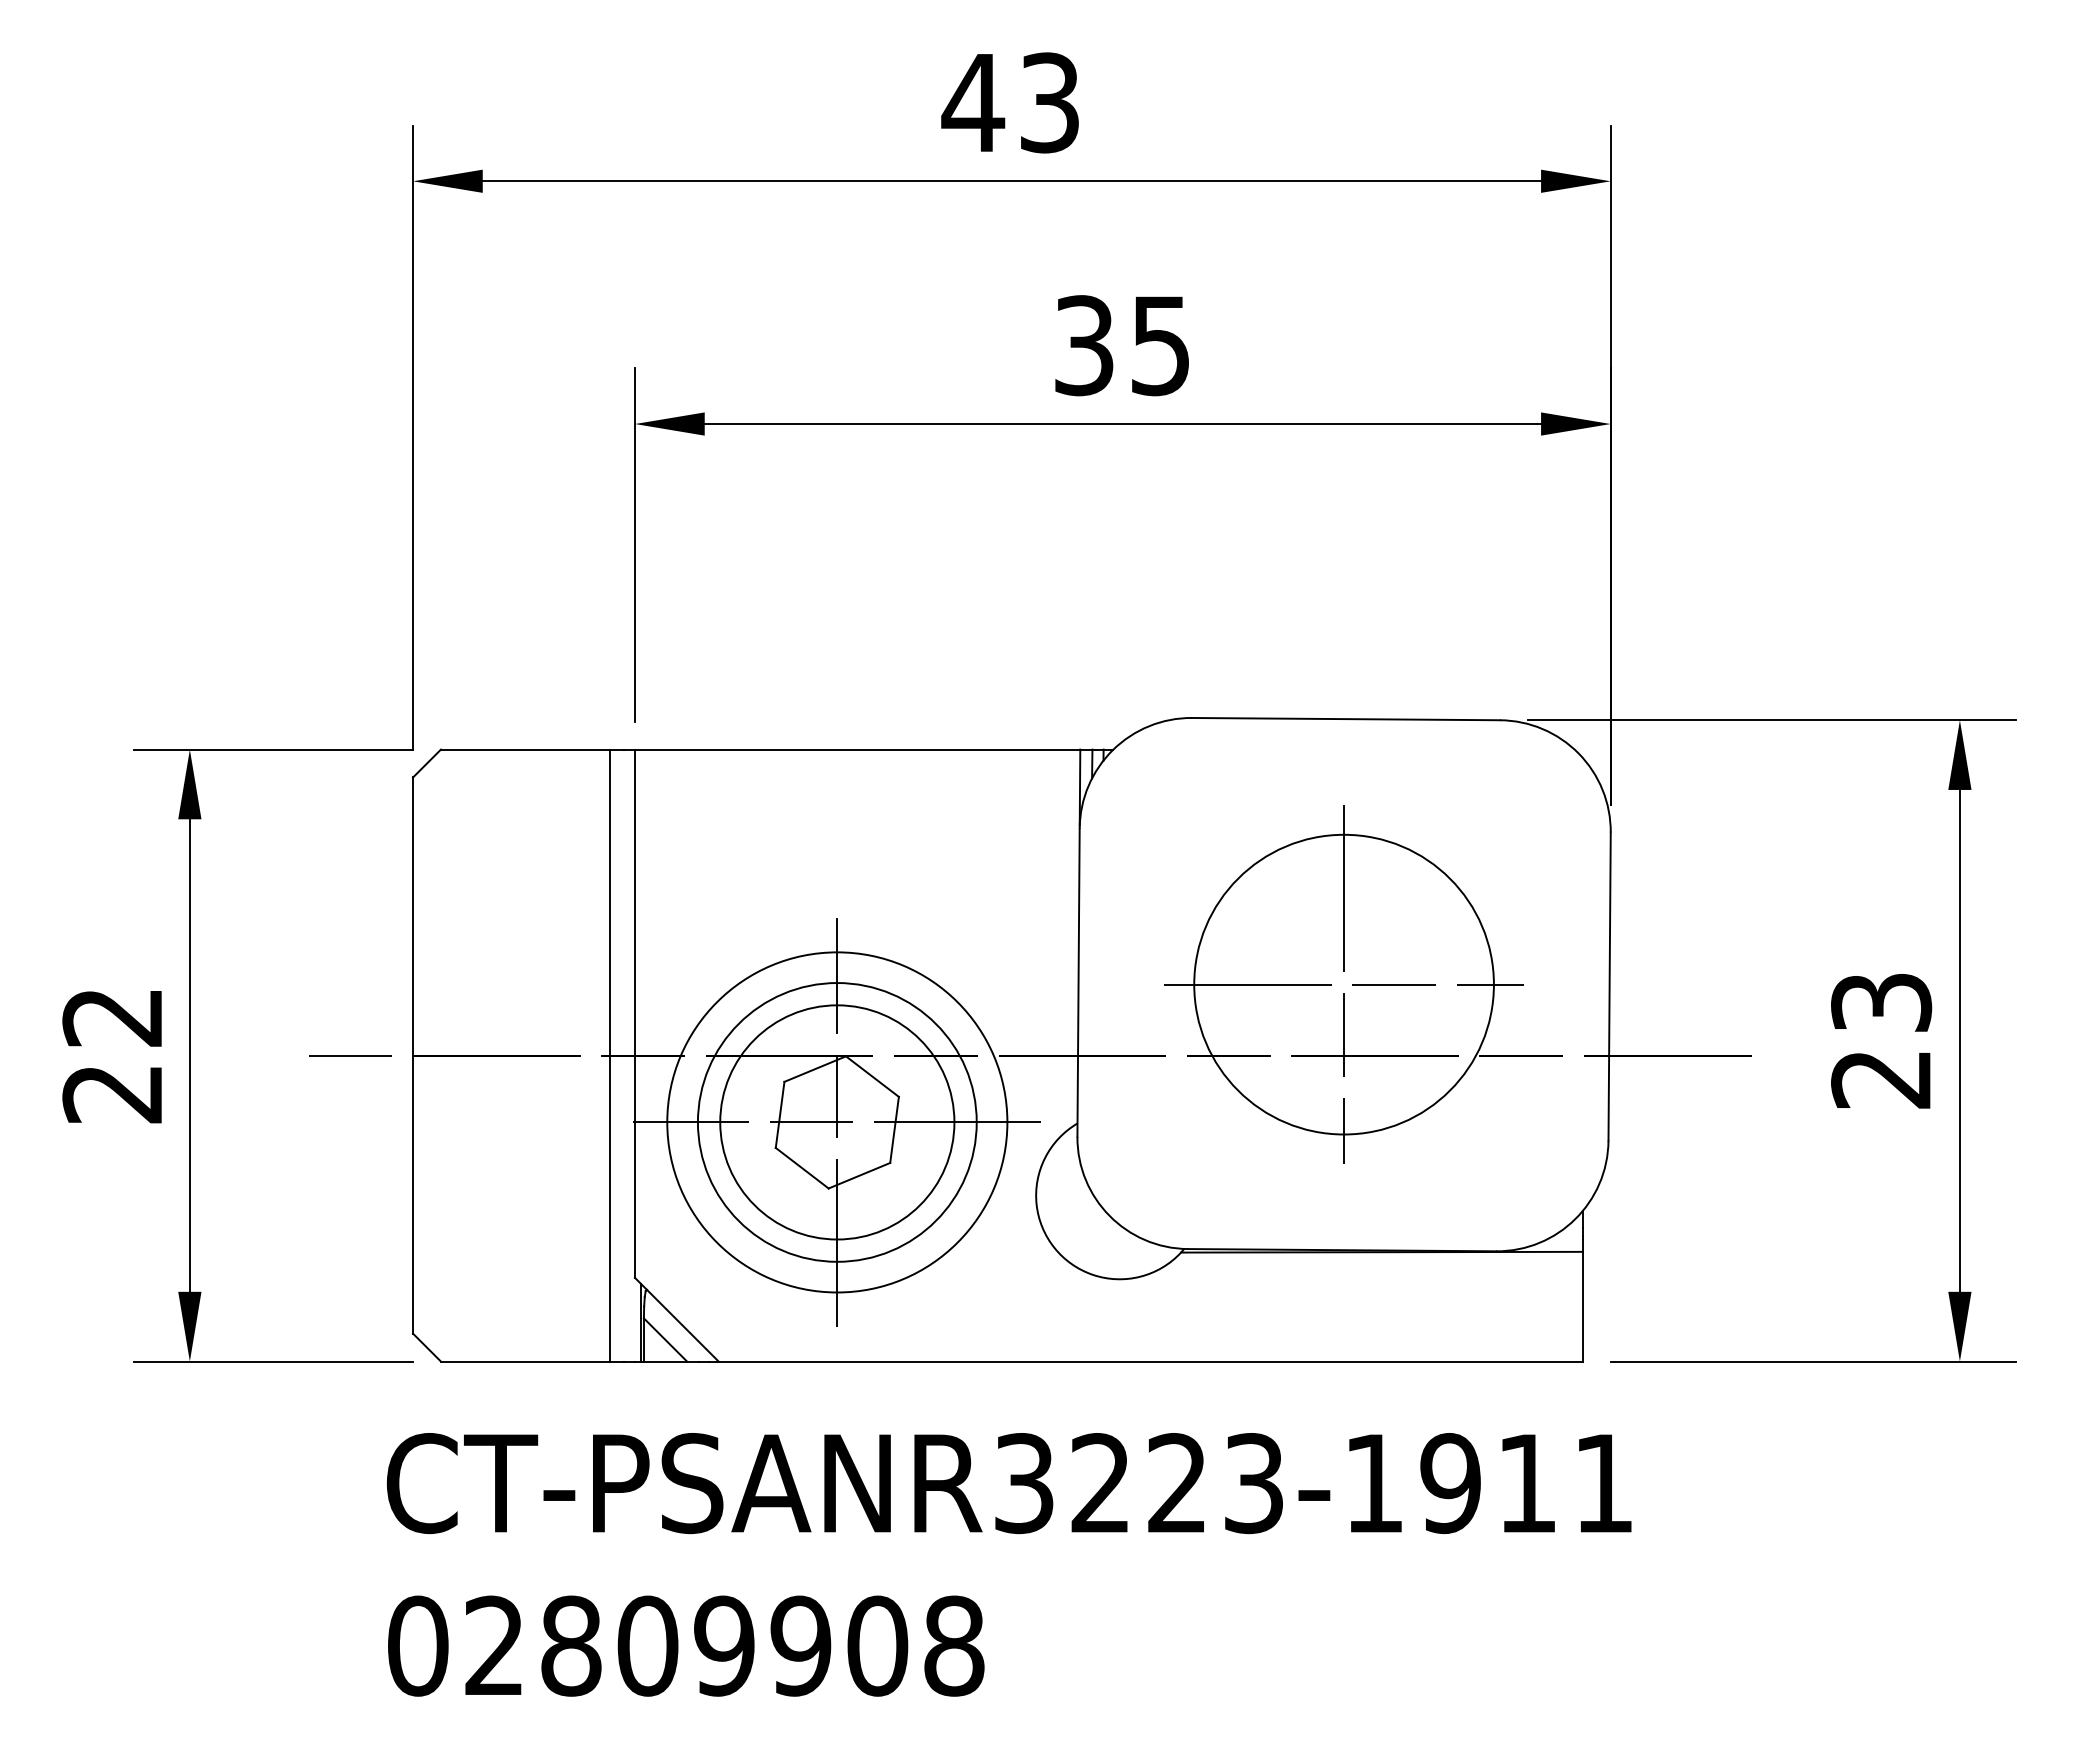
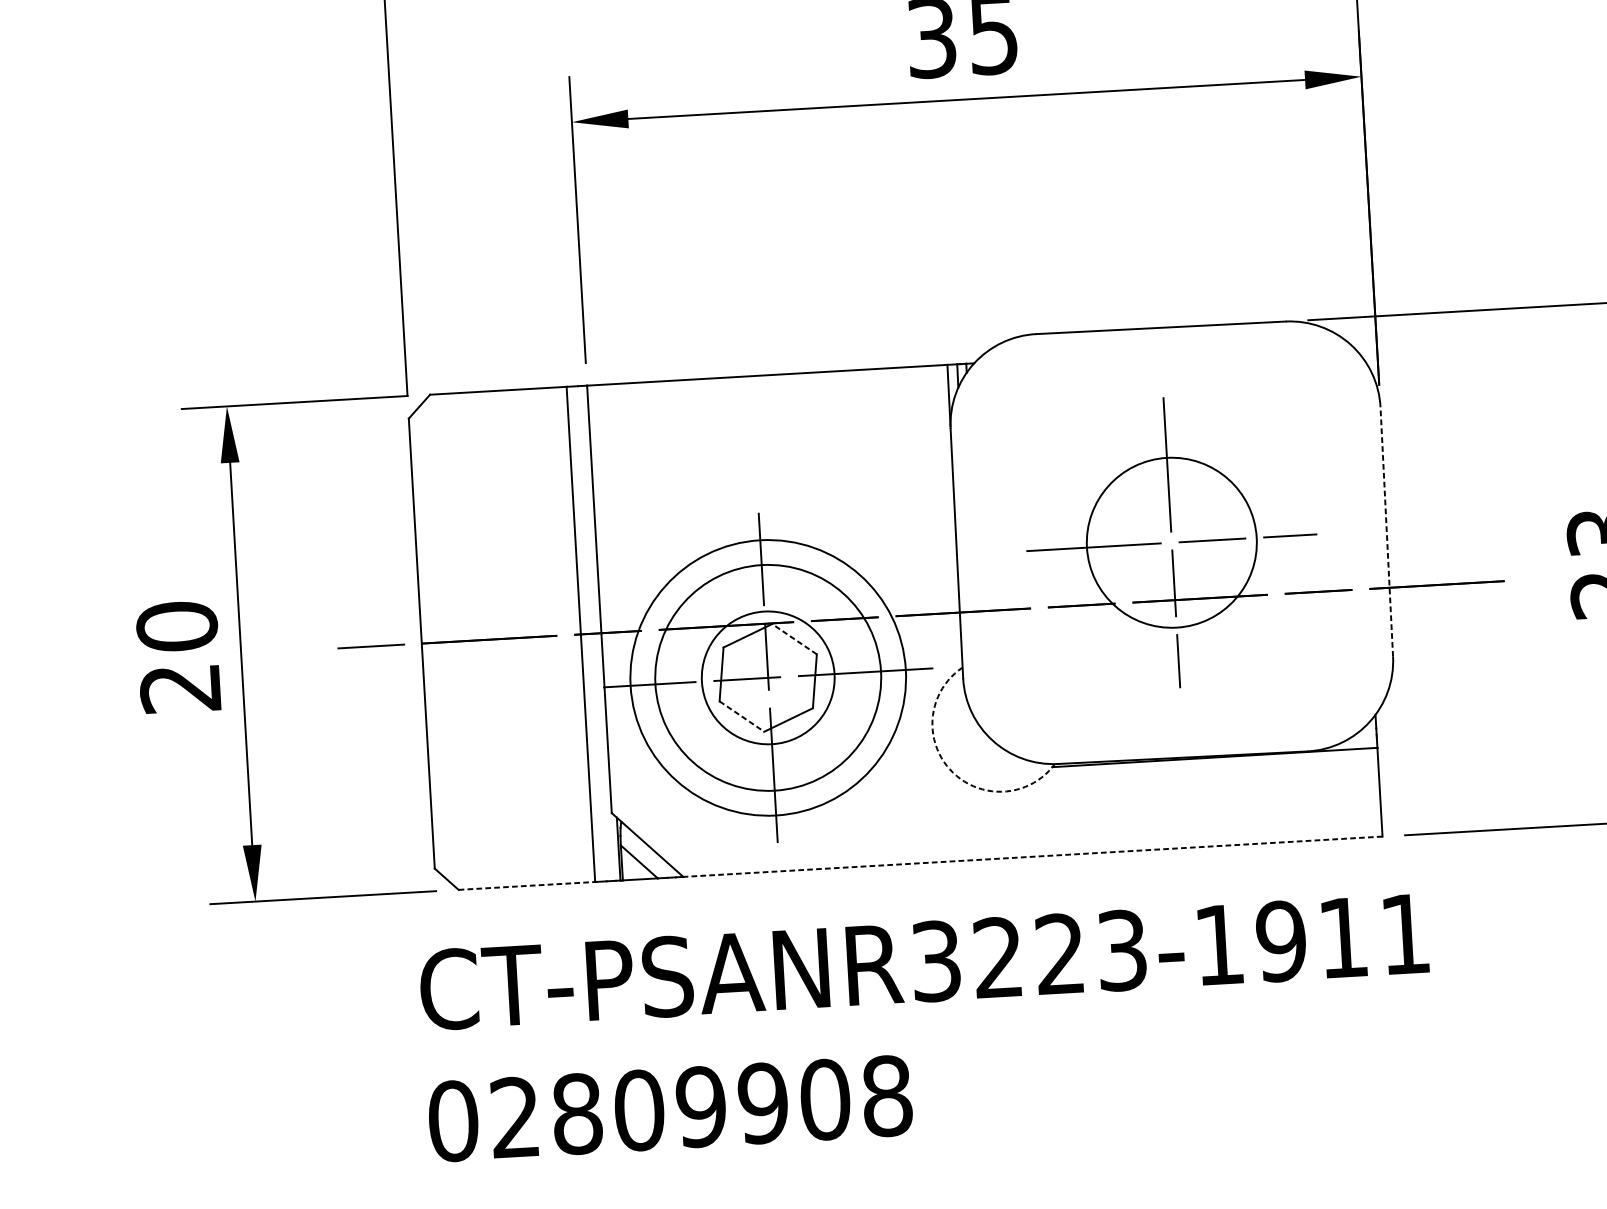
circle: (1343, 984) -> (1171, 542), size x0.7
line: (1609, 986) -> (1386, 531), solid -> dashed
text: (112, 1017) -> (176, 626), 22 -> 20
line: (872, 1076) -> (794, 639), solid -> dashed
circle: (837, 1122) -> (768, 677), size x0.7
line: (802, 1168) -> (742, 716), solid -> dashed
arc: (1054, 1247) -> (949, 768), solid -> dashed
line: (525, 1361) -> (527, 885), solid -> dashed
line: (1150, 1361) -> (1032, 856), solid -> dashed

